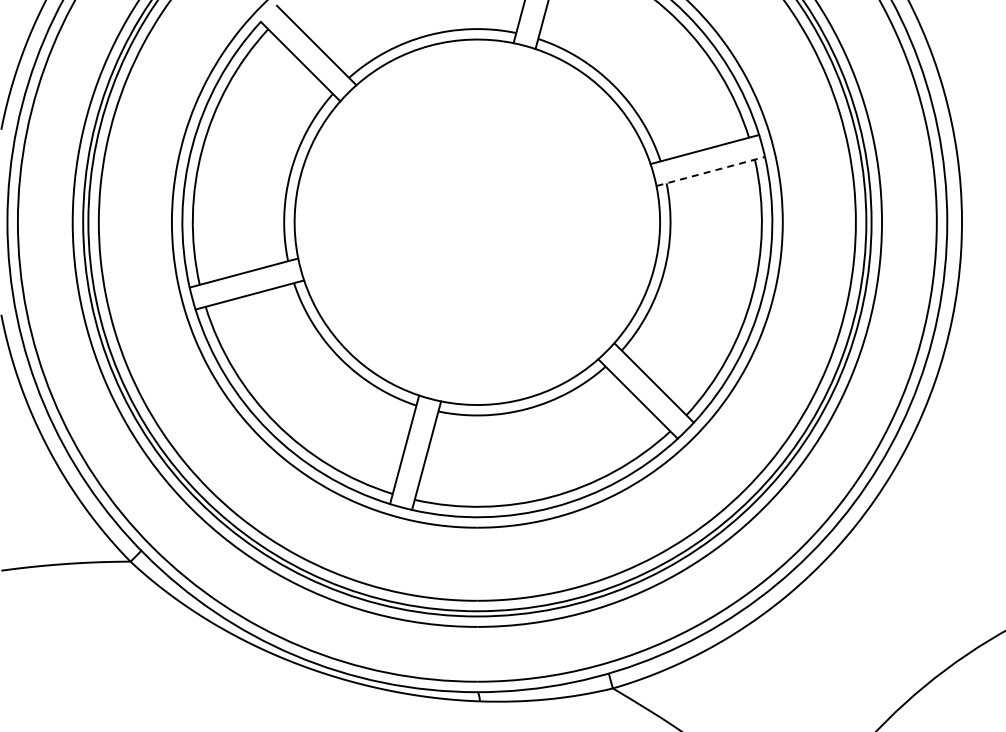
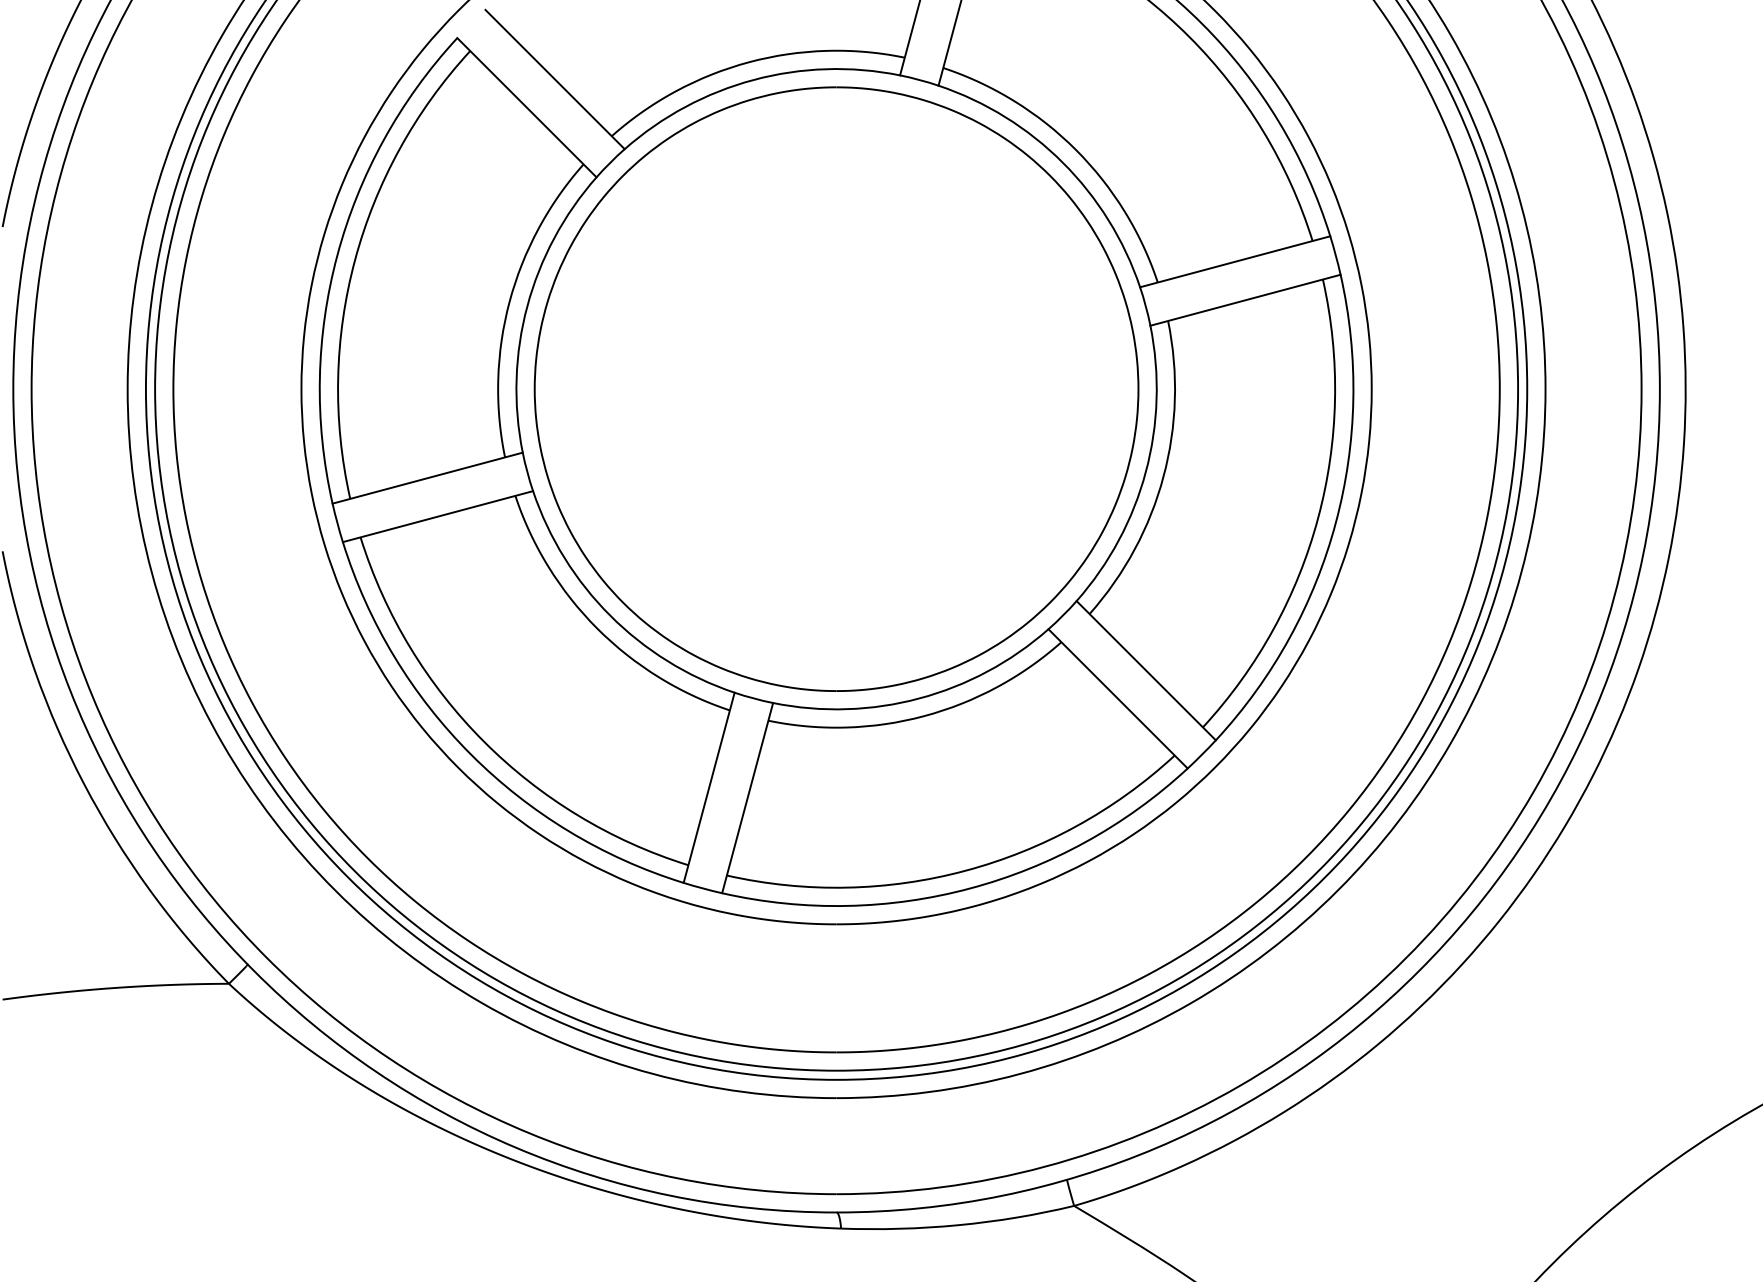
line: (711, 171) -> (1246, 300), dashed -> solid
part: (477, 222) -> (836, 389), added

